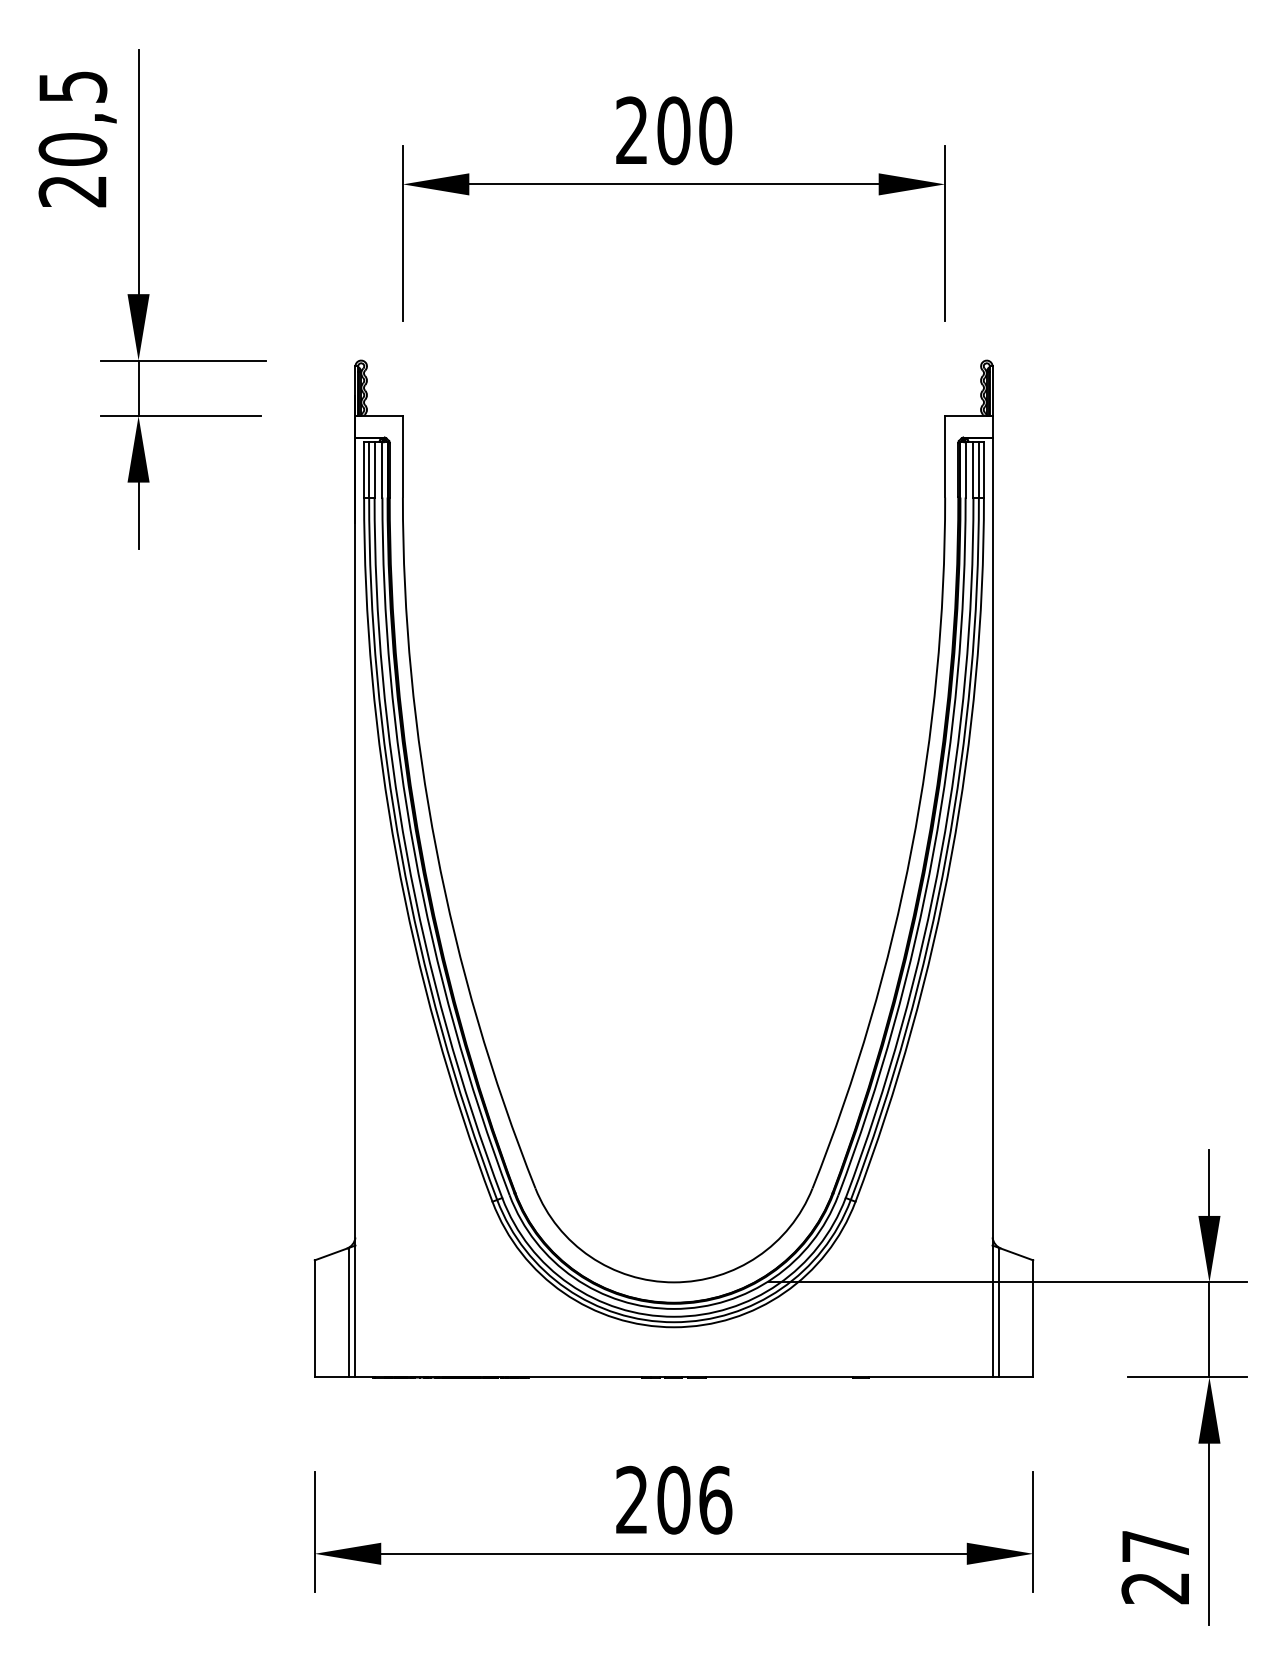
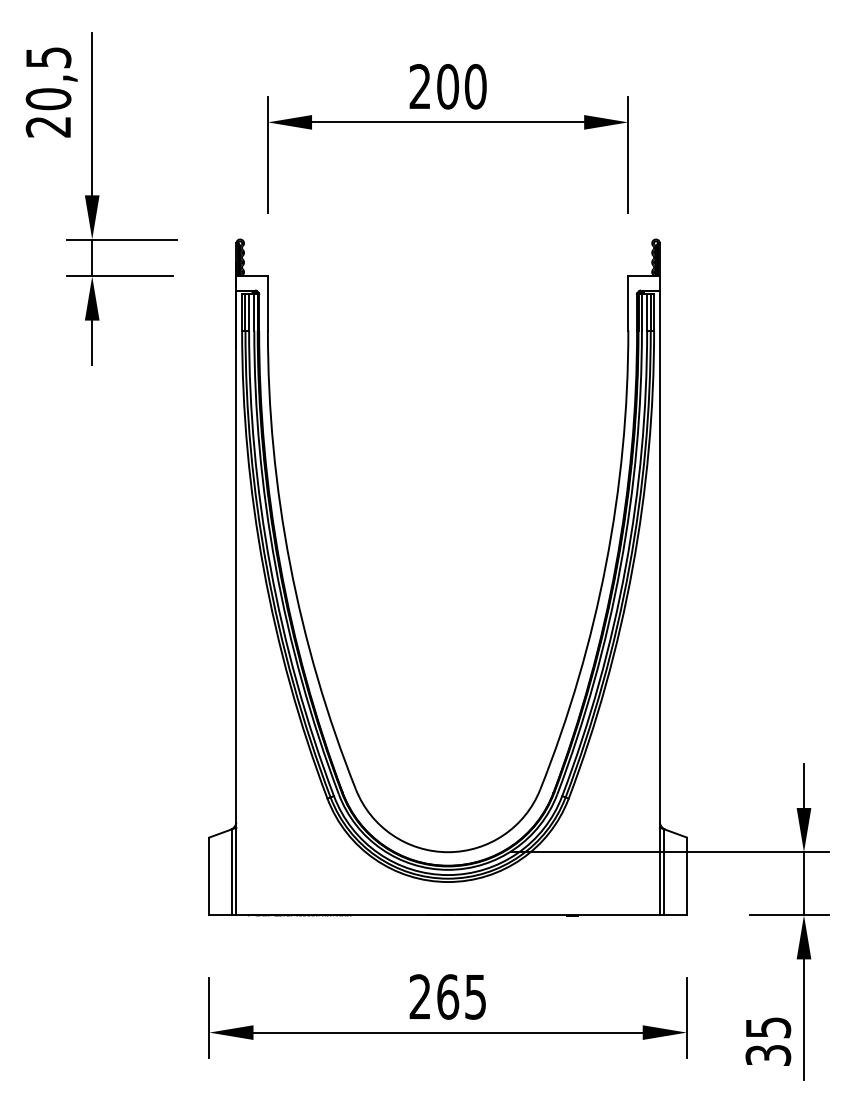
text: (694, 1499) -> (461, 996), 206 -> 265
text: (1156, 1567) -> (768, 1041), 27 -> 35

